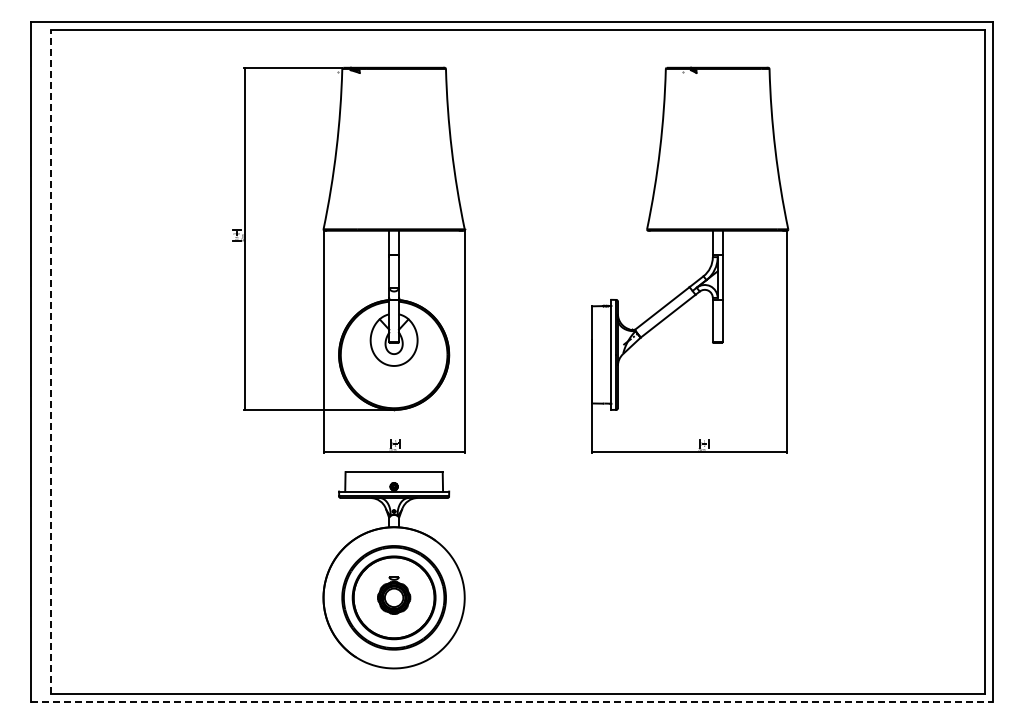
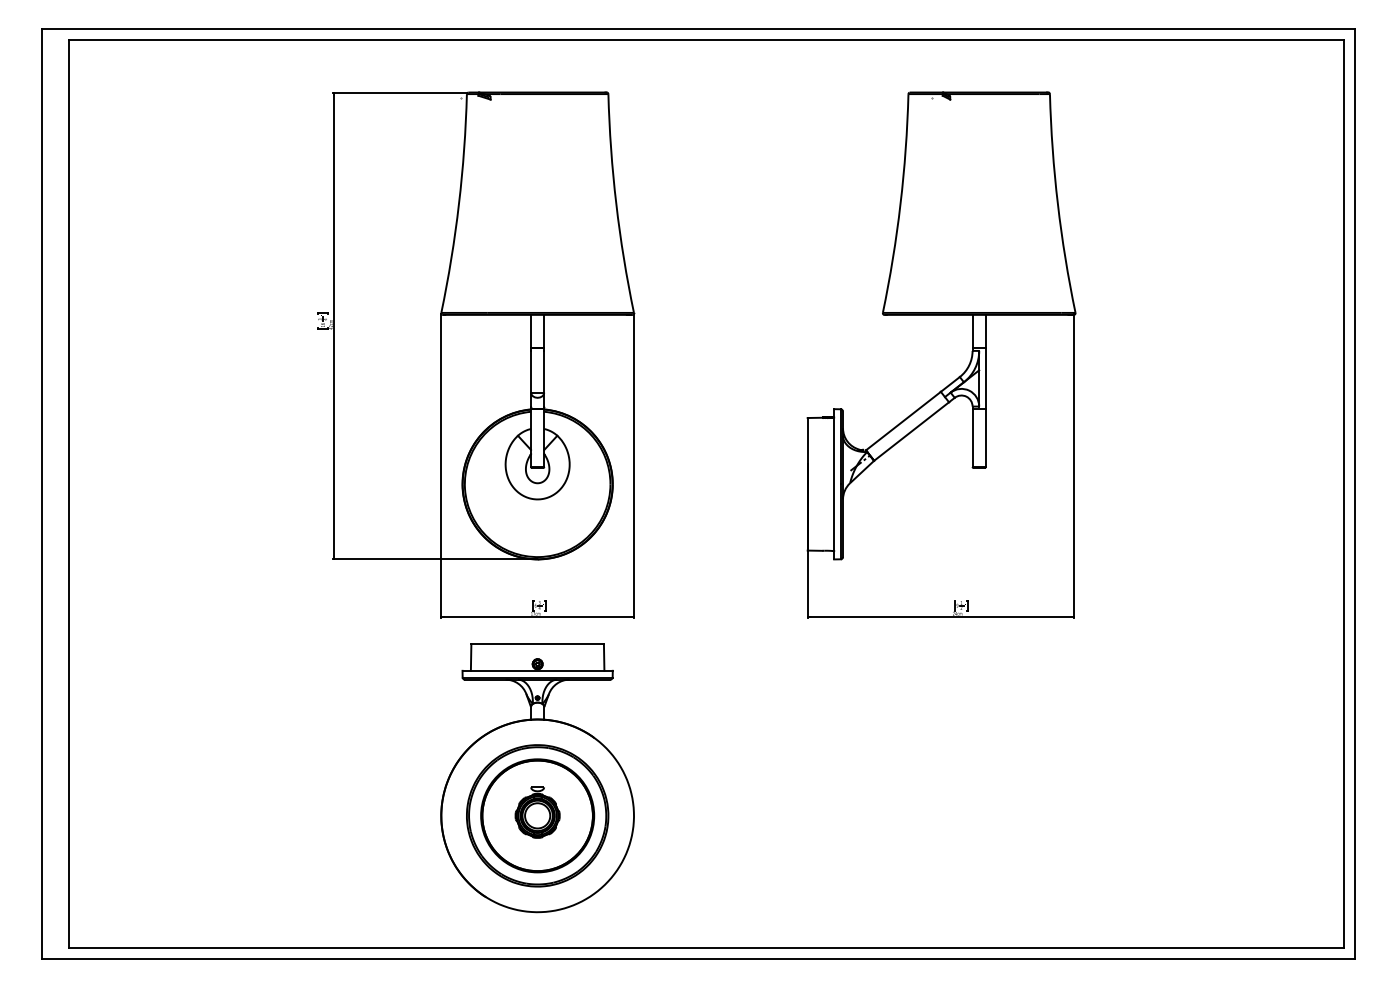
line: (50, 361) -> (68, 493), dashed -> solid
line: (512, 702) -> (699, 958), dashed -> solid

